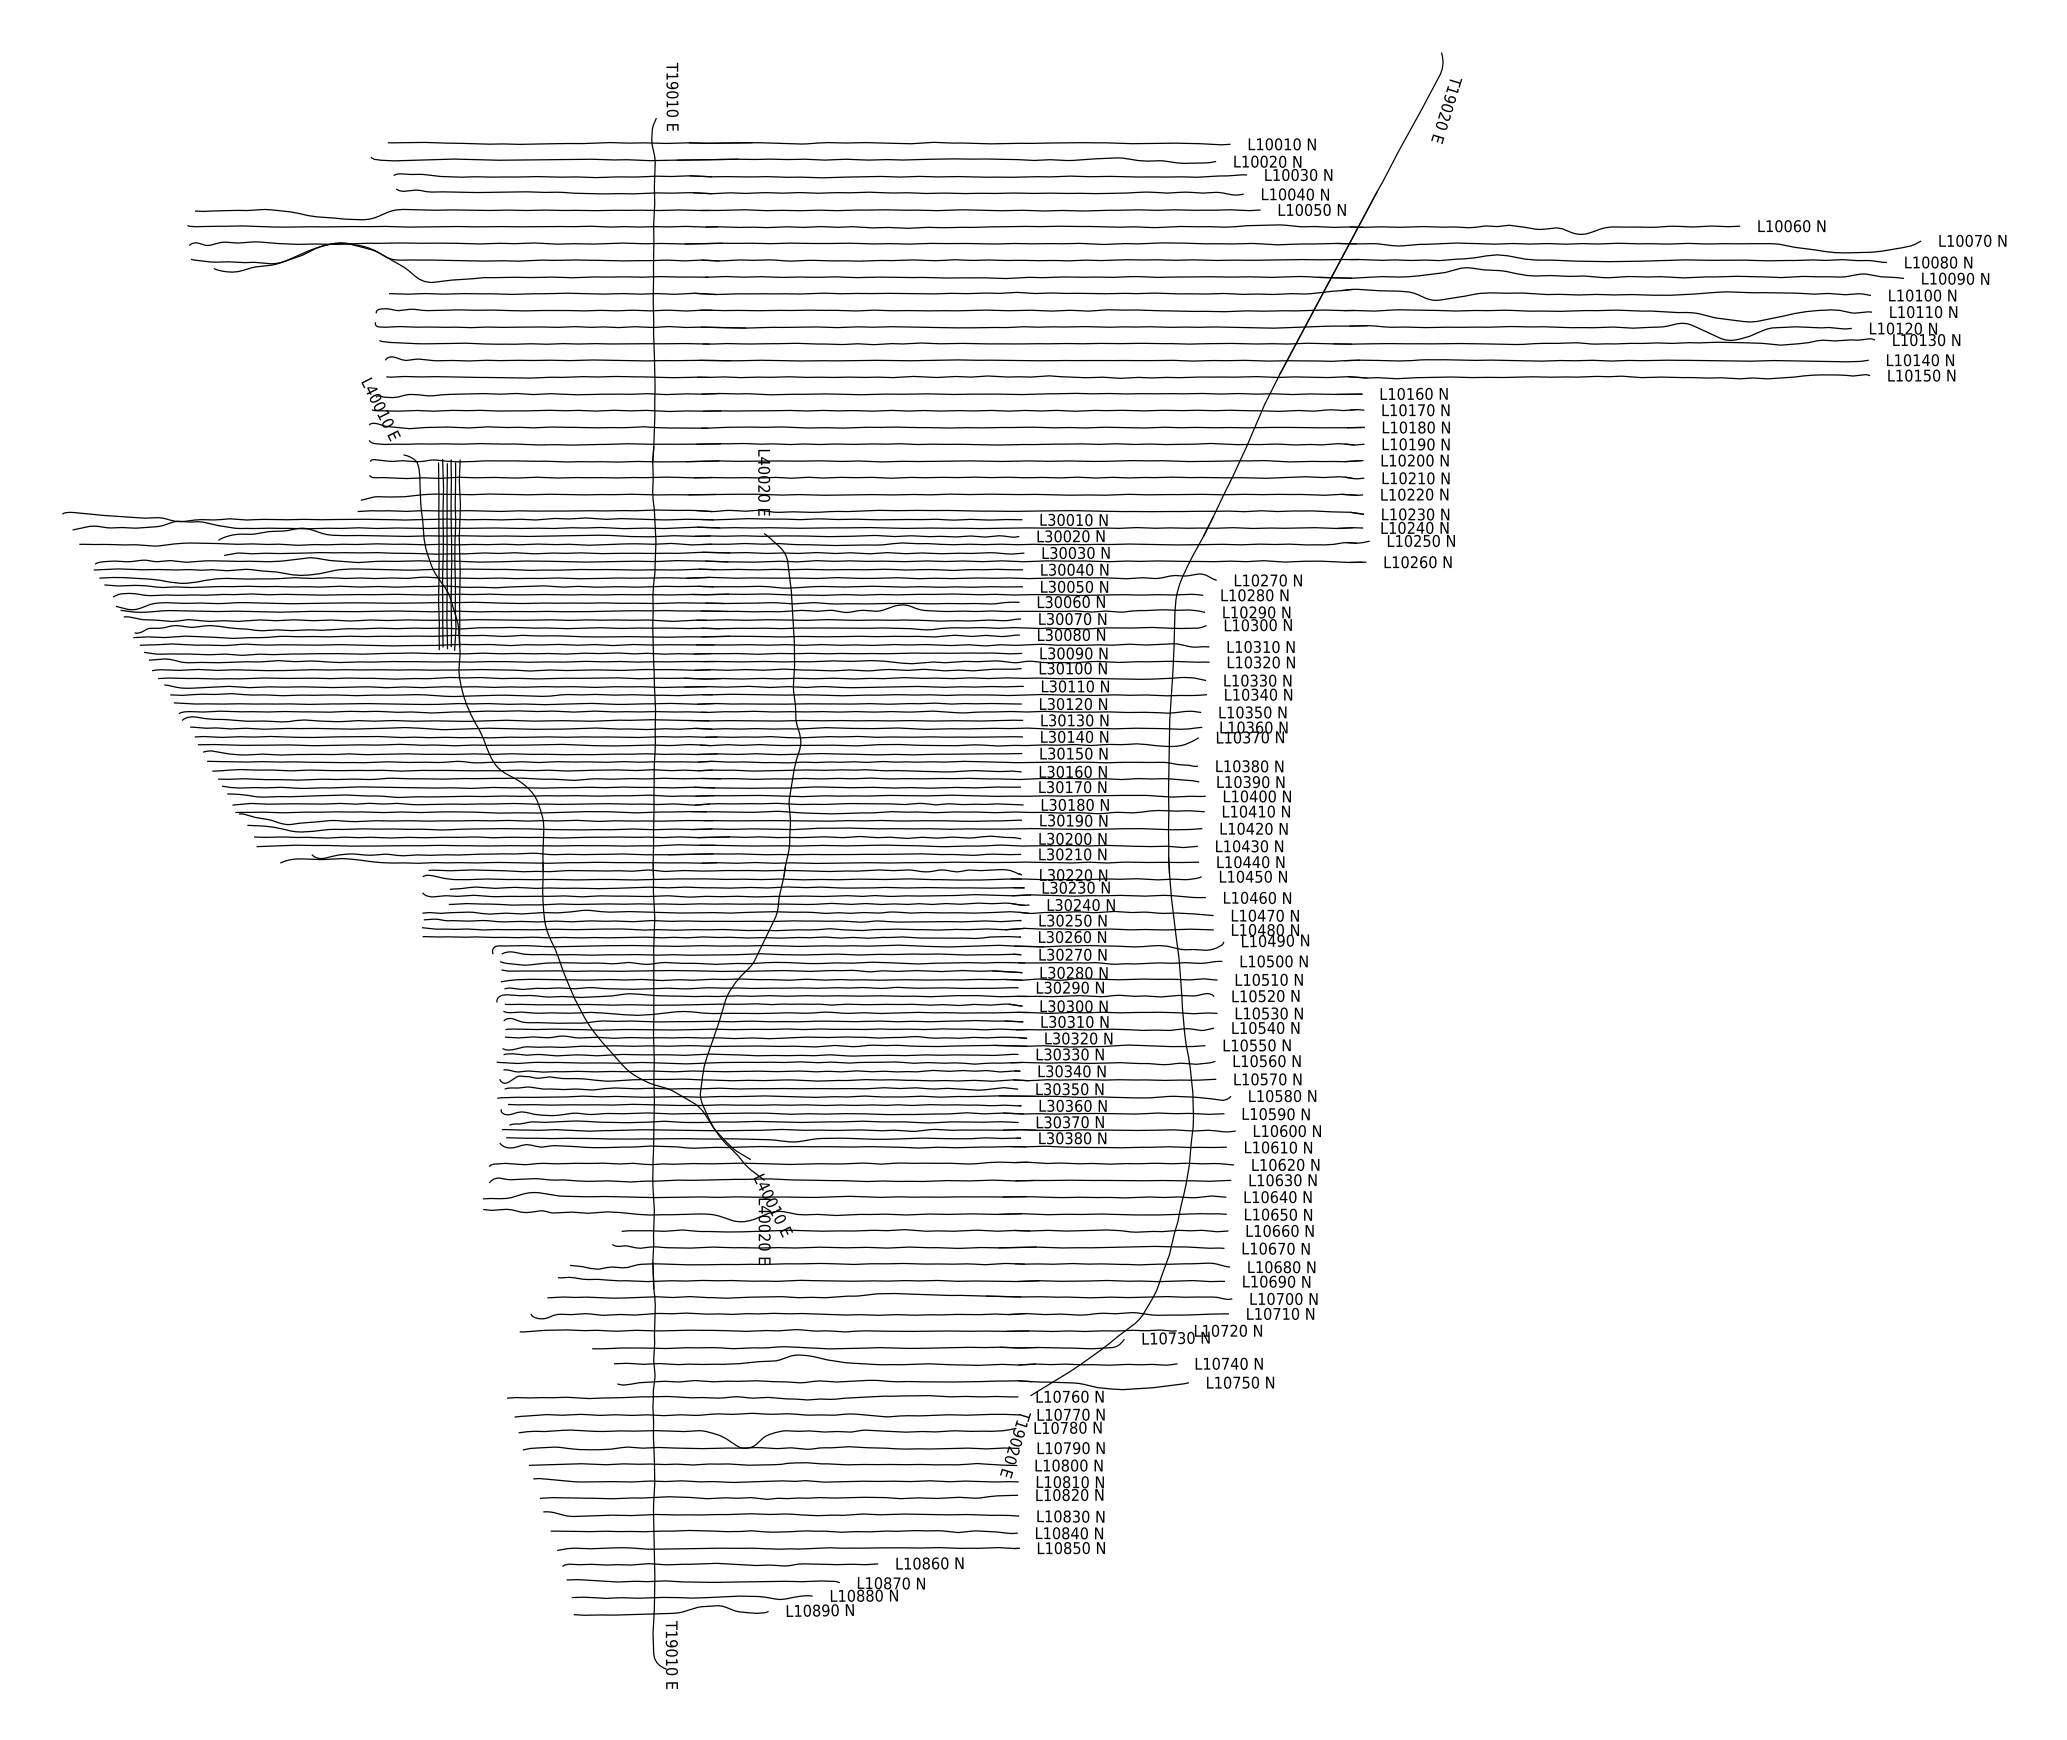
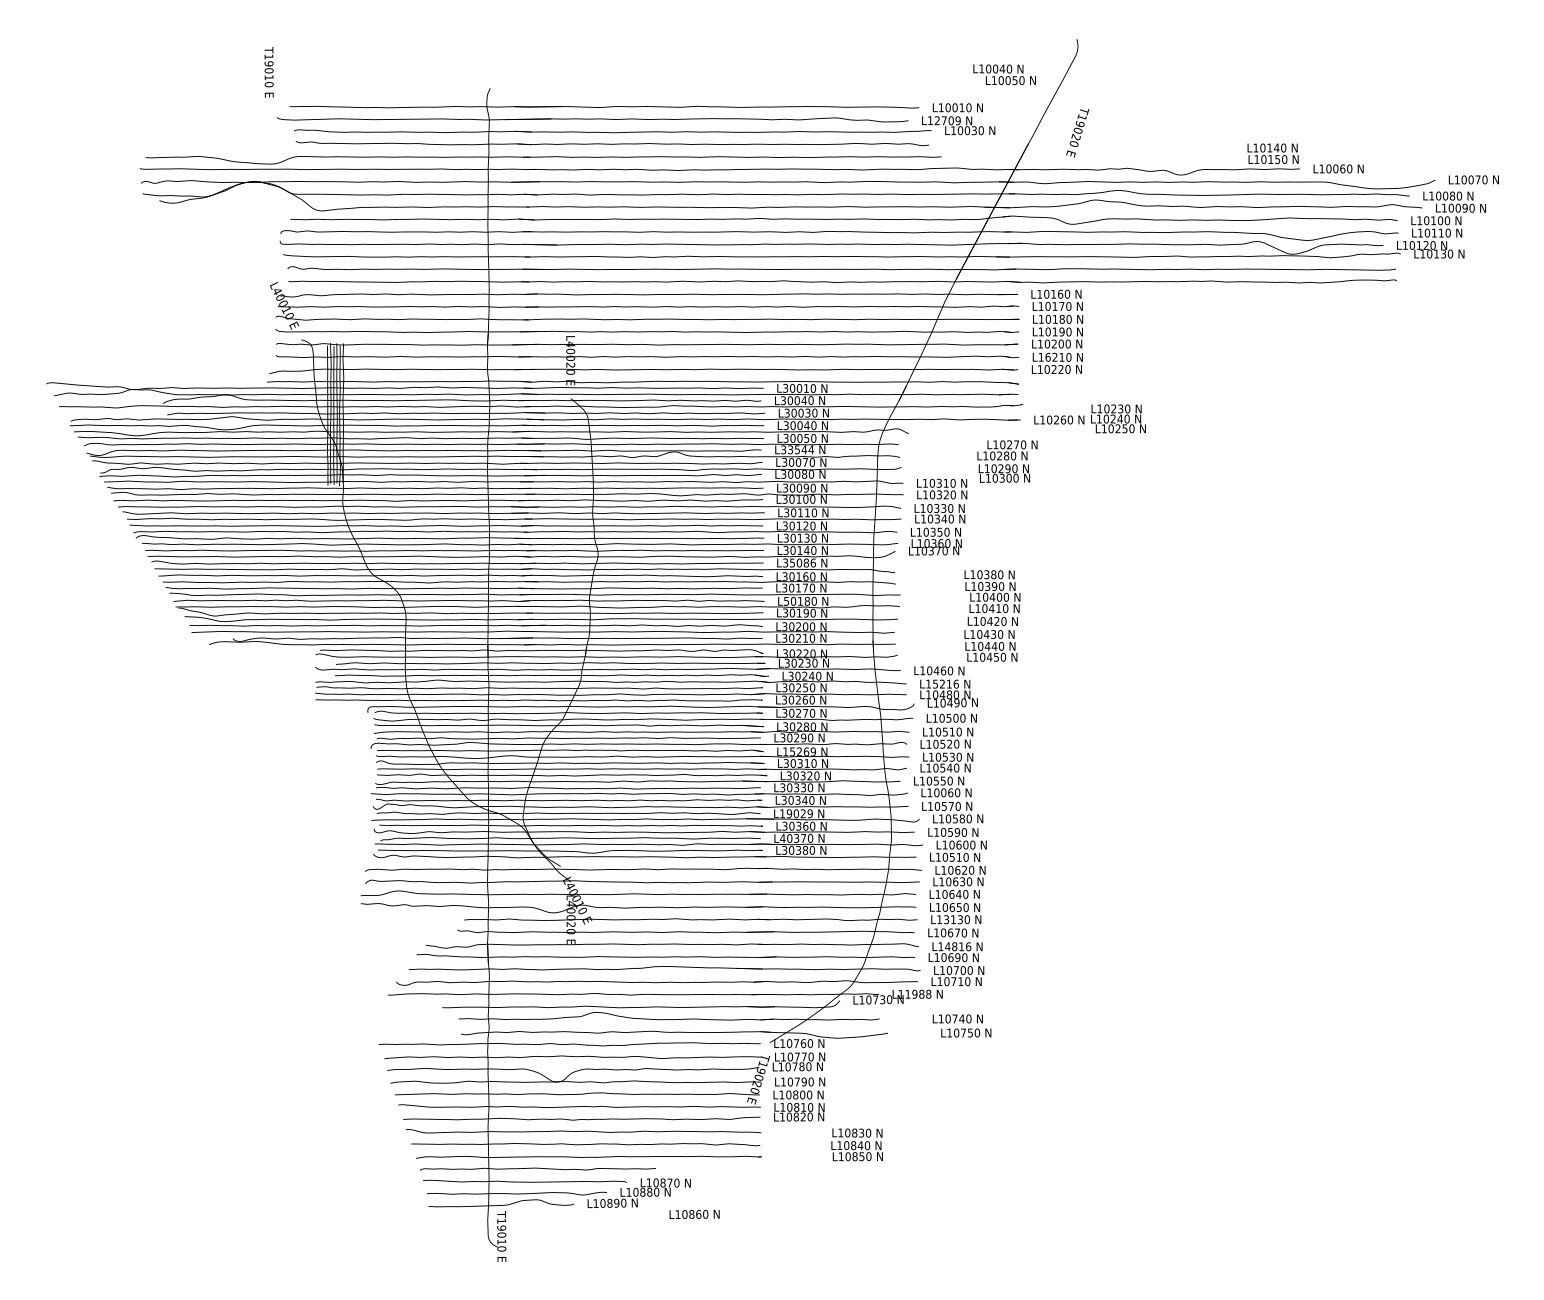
text: (672, 96) -> (269, 72), moved
text: (1446, 111) -> (1077, 133), moved
text: (1268, 161) -> (947, 120), L10020 -> L12709
text: (1303, 201) -> (1004, 74), moved
text: (1921, 367) -> (1273, 153), moved
text: (1402, 477) -> (1047, 356), L10210 -> L16210
text: (1417, 527) -> (1117, 418), moved
text: (1076, 536) -> (804, 400), L30020 -> L30040
text: (1071, 602) -> (800, 450), L30060 -> L33544
text: (1261, 602) -> (1007, 461), moved
text: (1074, 753) -> (802, 562), L30150 -> L35086
text: (1053, 803) -> (786, 600), L30180 -> L50180
text: (1253, 821) -> (992, 616), moved
text: (1265, 915) -> (945, 683), L10470 -> L15216
text: (1070, 1006) -> (799, 751), L30300 -> L15269
text: (1262, 1061) -> (943, 793), L10560 -> L10060
text: (1066, 1089) -> (796, 814), L30350 -> L19029
text: (1047, 1122) -> (782, 838), L30370 -> L40370
text: (1274, 1147) -> (952, 857), L10610 -> L10510
text: (1276, 1230) -> (953, 919), L10660 -> L13130
text: (1282, 1267) -> (958, 947), L10680 -> L14816
text: (1228, 1330) -> (917, 994), L10720 -> L11988
text: (1234, 1372) -> (961, 1025), moved
text: (1070, 1532) -> (857, 1145), moved
text: (929, 1563) -> (694, 1214), moved

